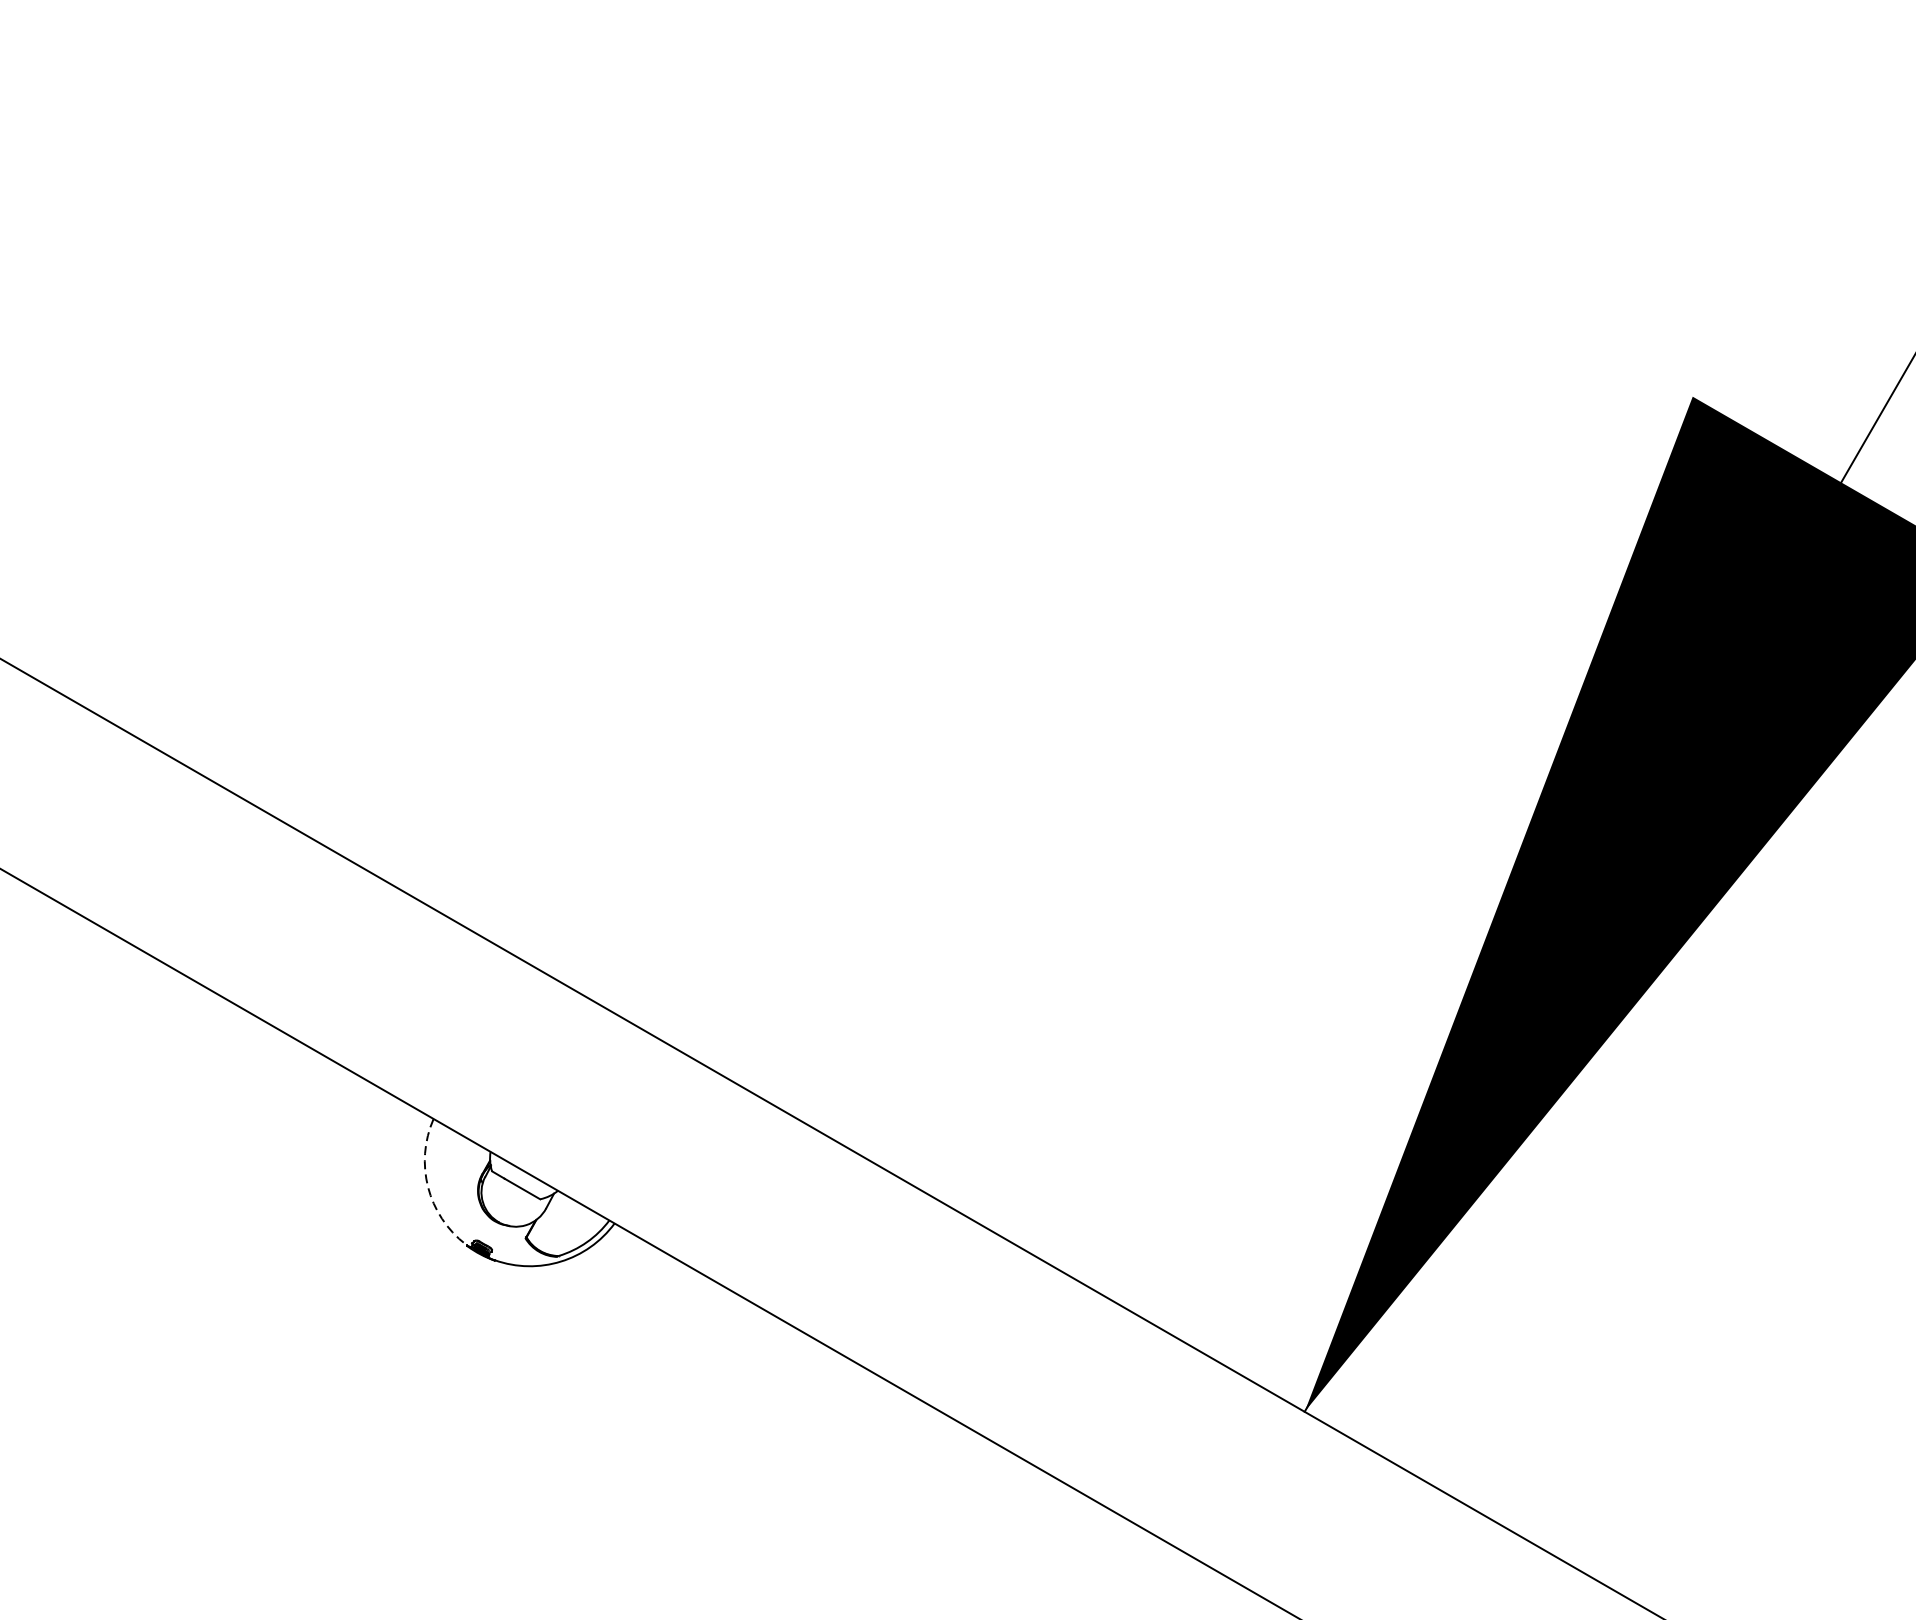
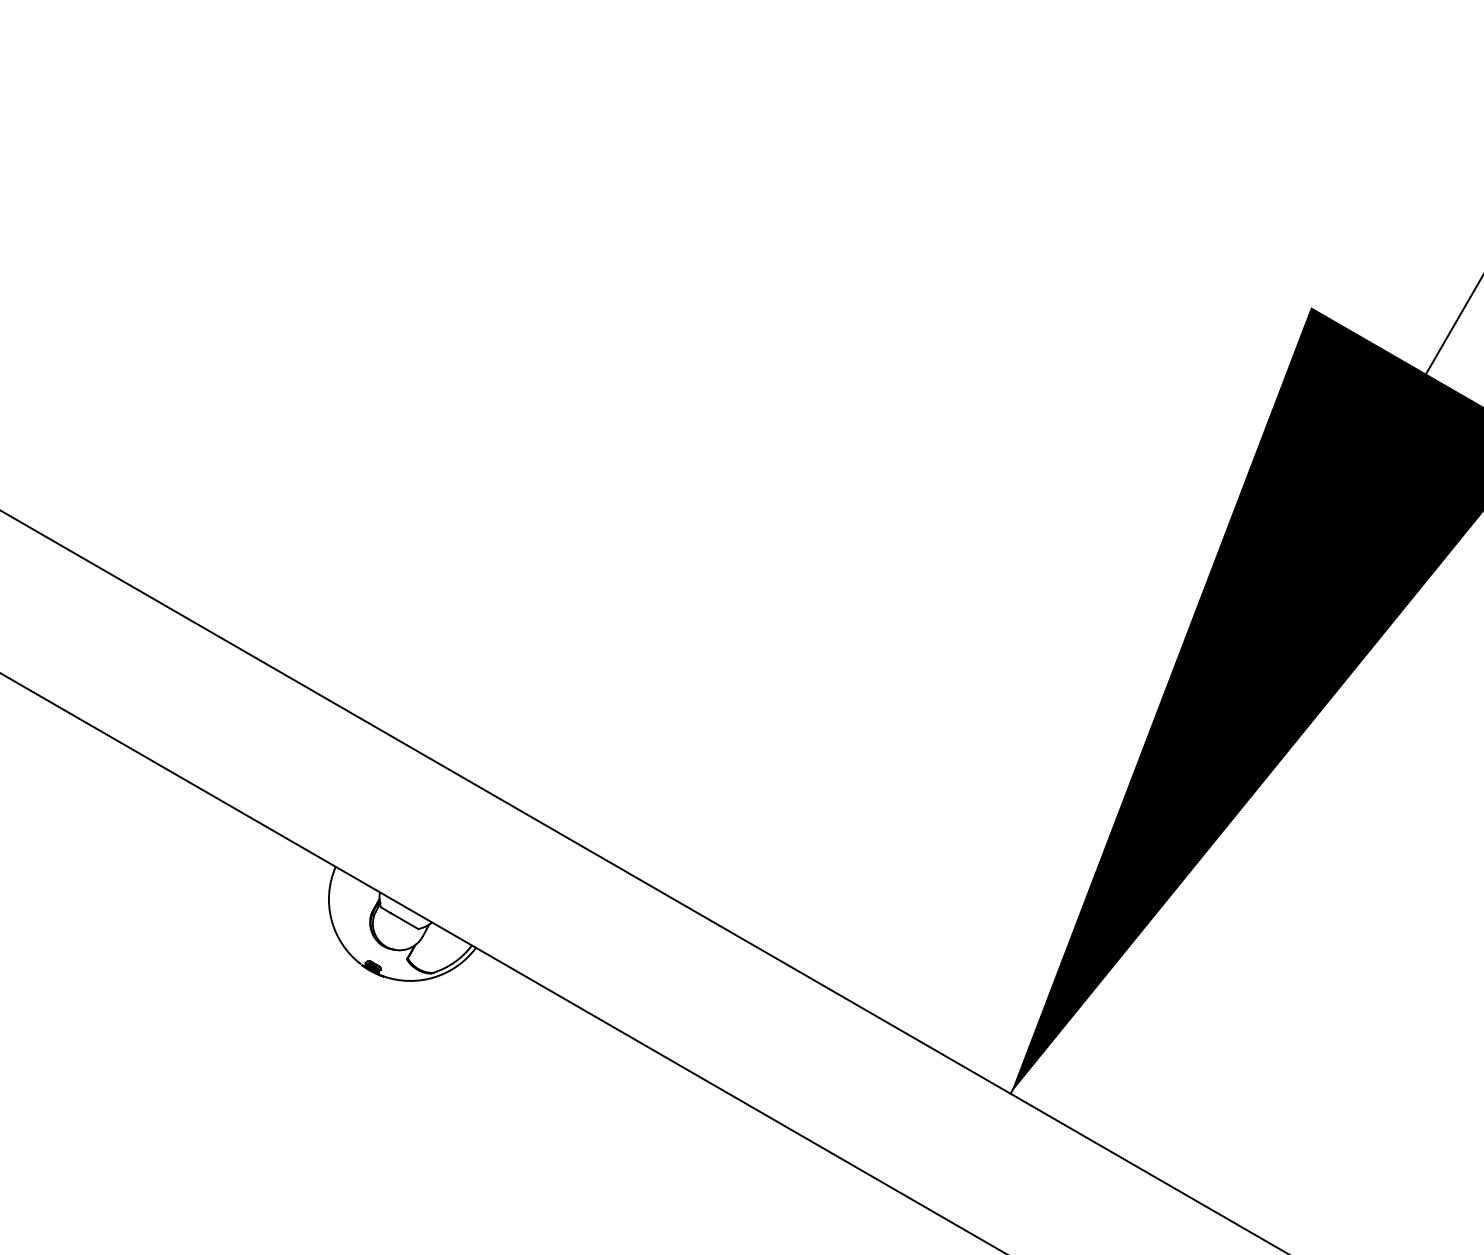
arc: (428, 1186) -> (331, 919), dashed -> solid

